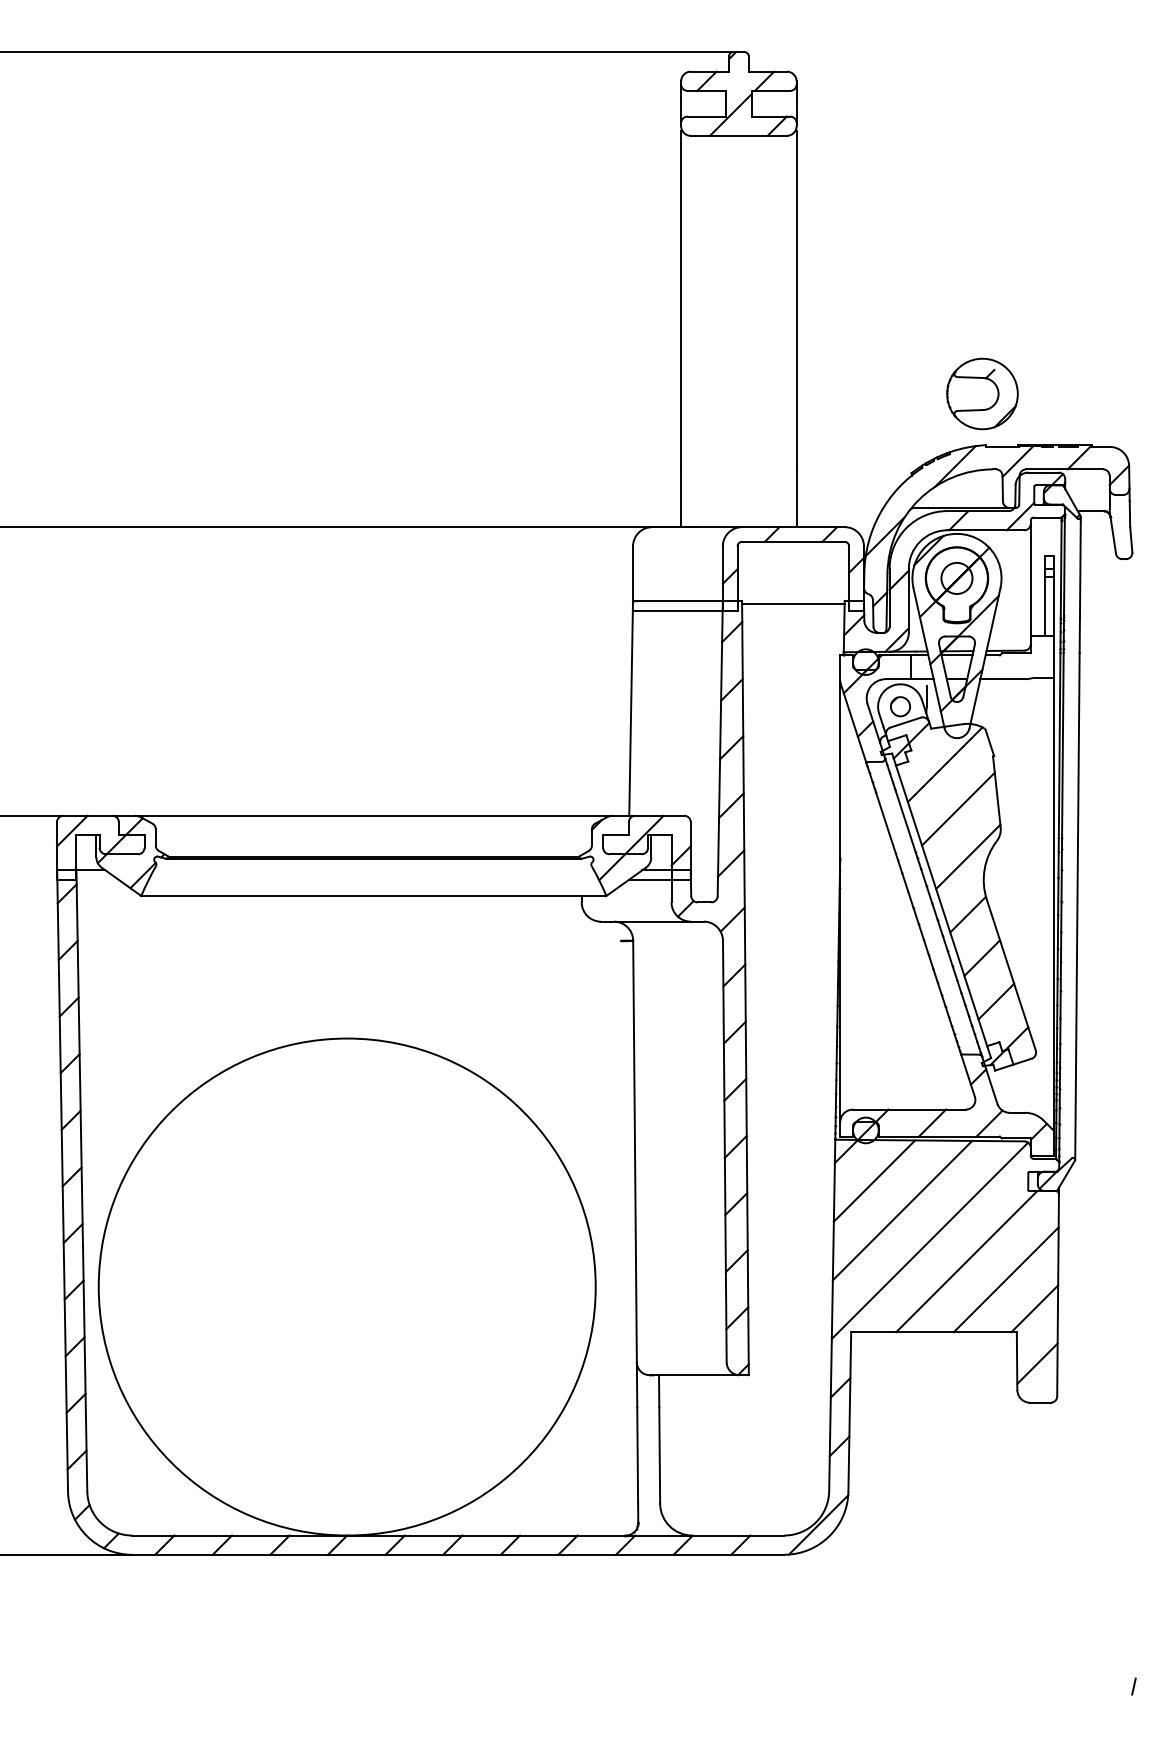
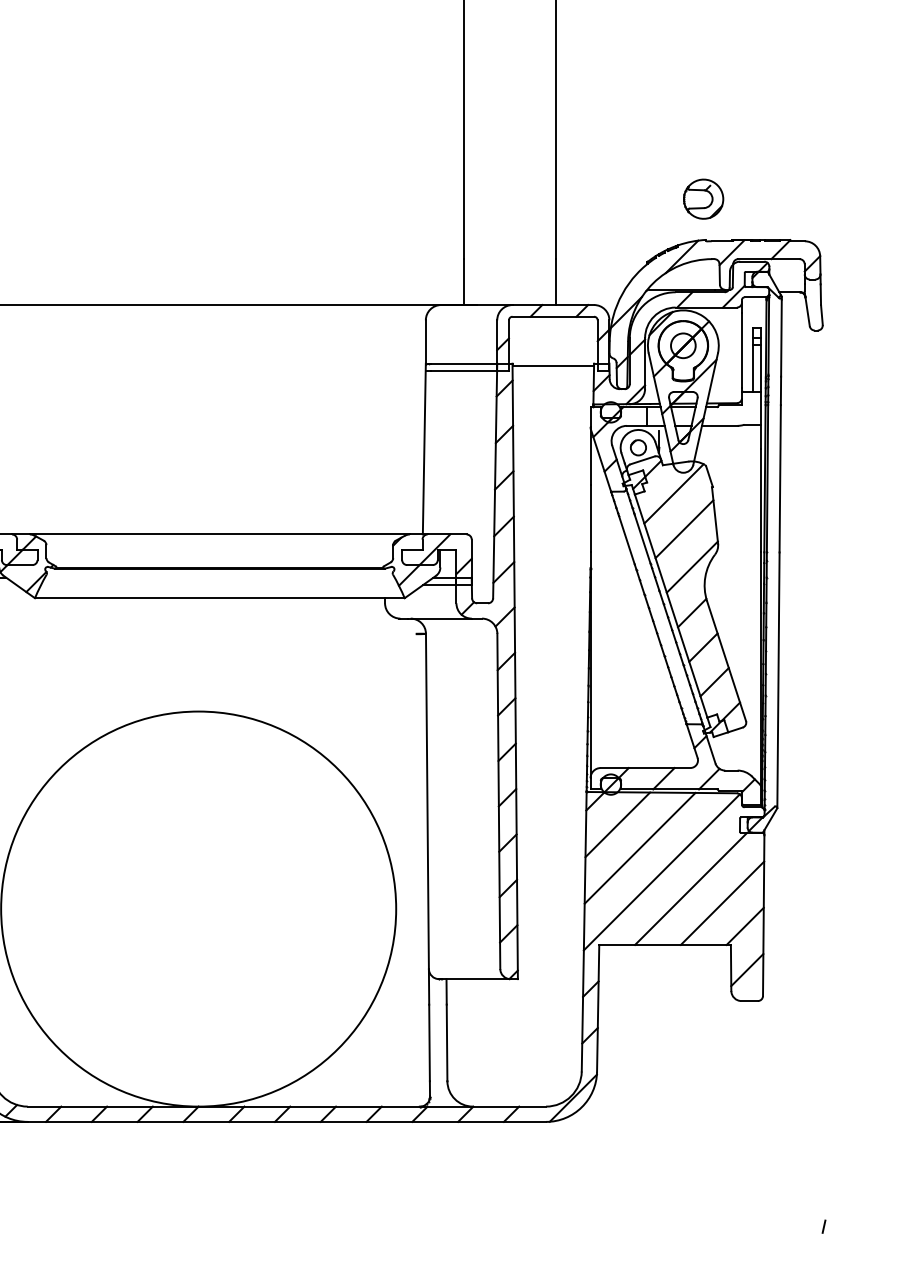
part: (982, 393) -> (703, 198), size x0.7

